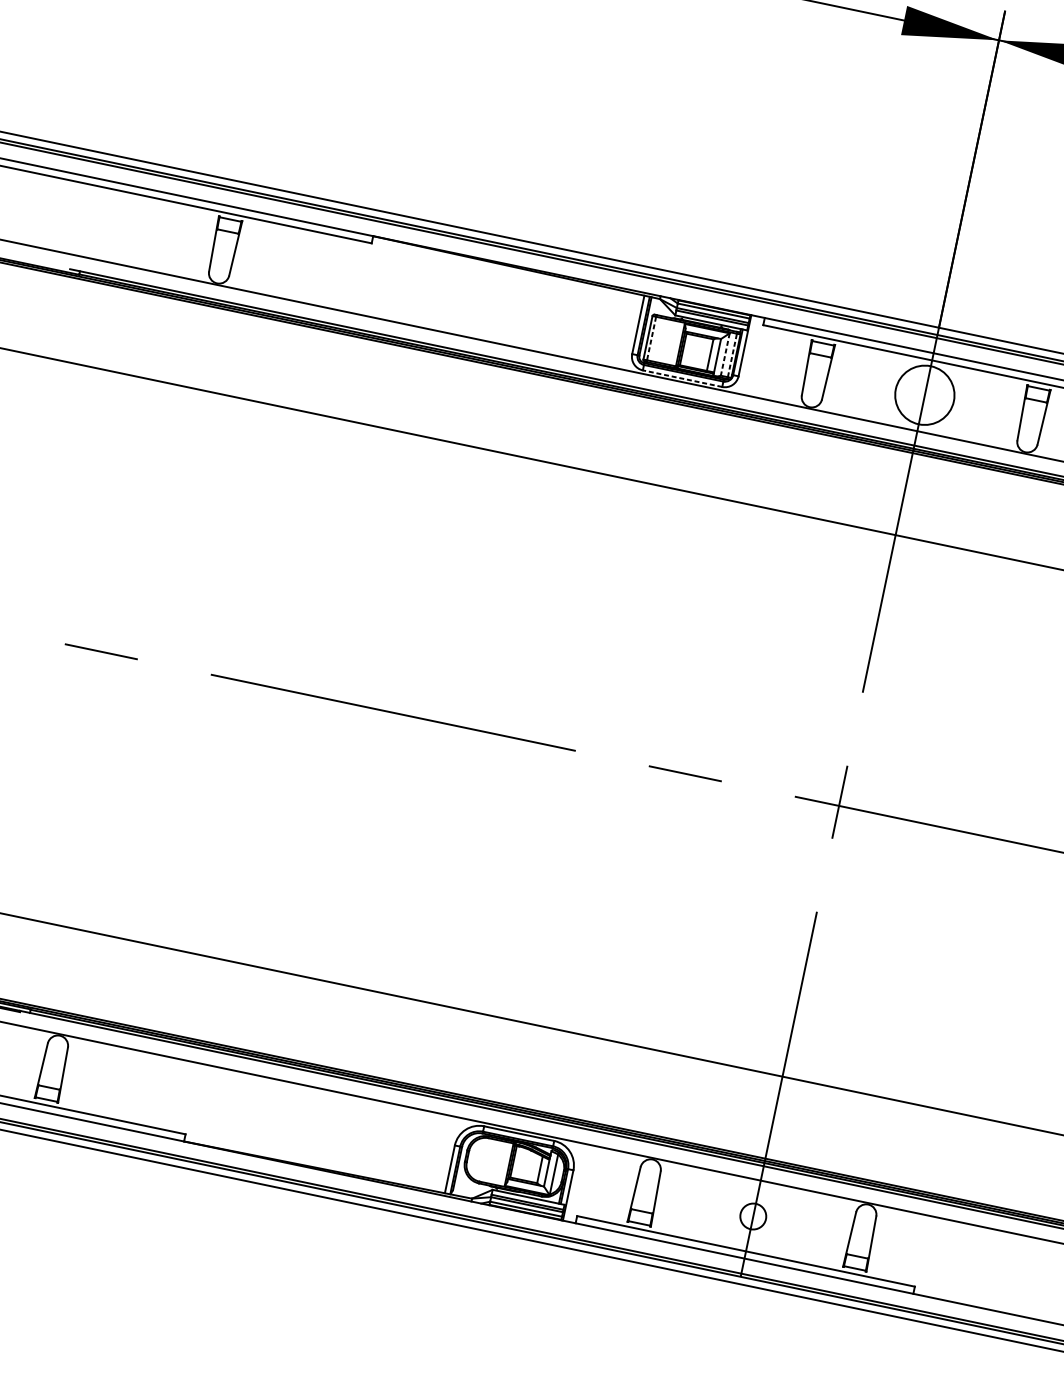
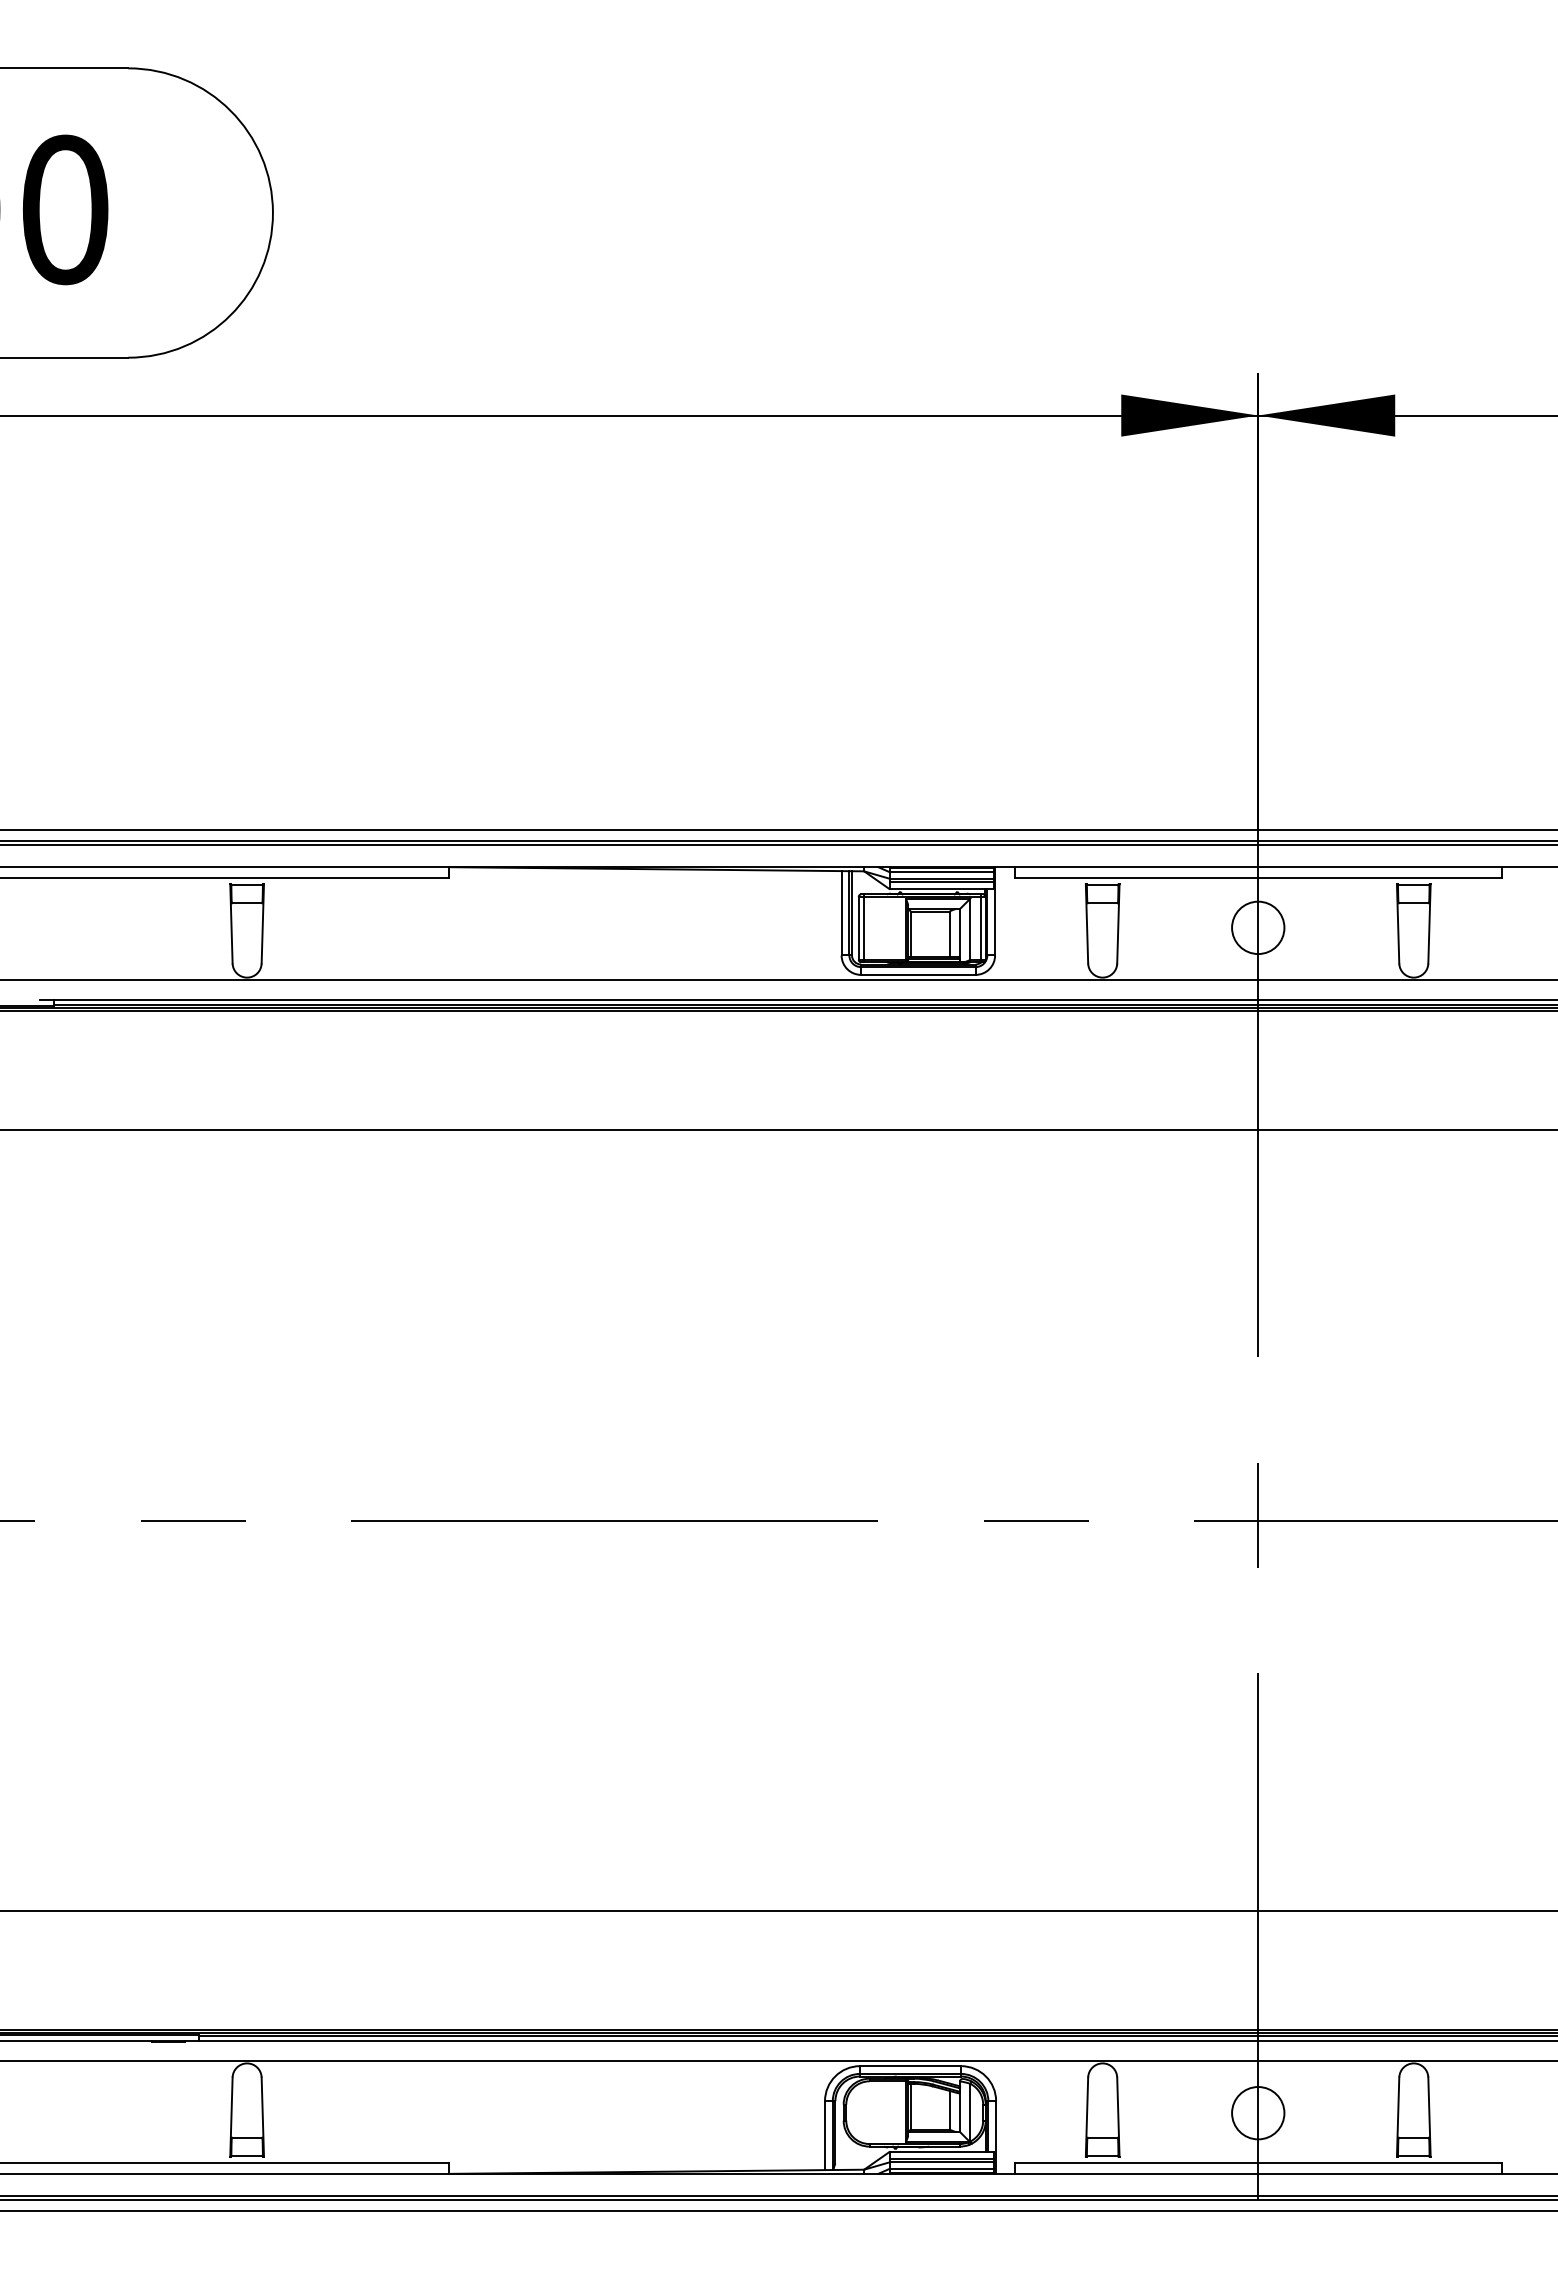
line: (651, 338) -> (863, 928), dashed -> solid
line: (725, 354) -> (970, 929), dashed -> solid
line: (732, 354) -> (980, 927), dashed -> solid
line: (682, 378) -> (917, 974), dashed -> solid
circle: (925, 395) -> (1258, 927), size x0.62
circle: (753, 1216) -> (1258, 2113), size x1.43

